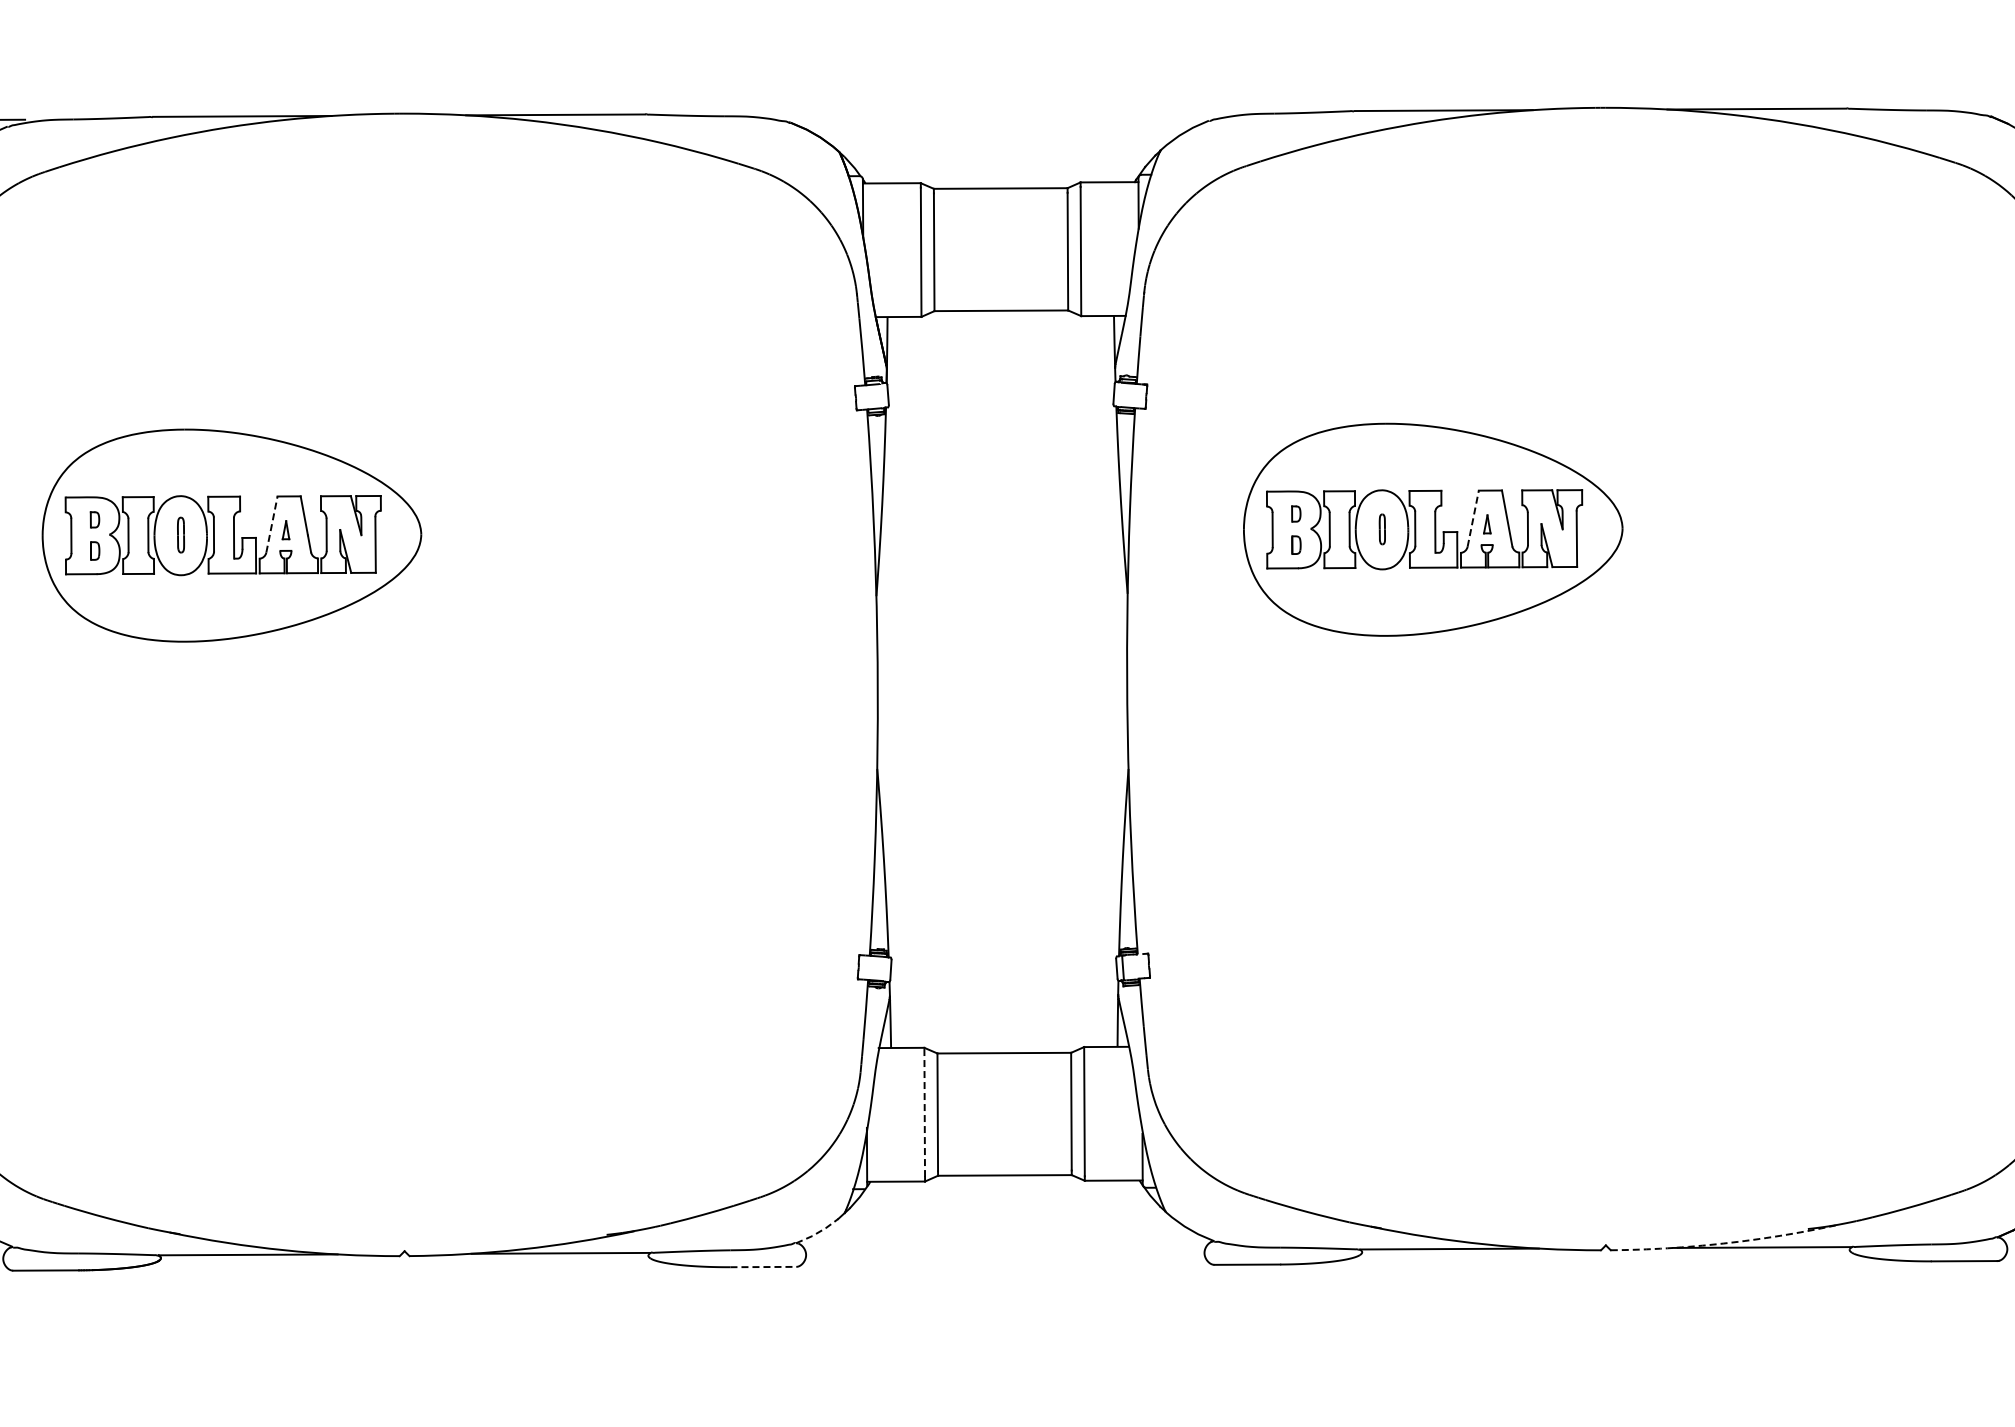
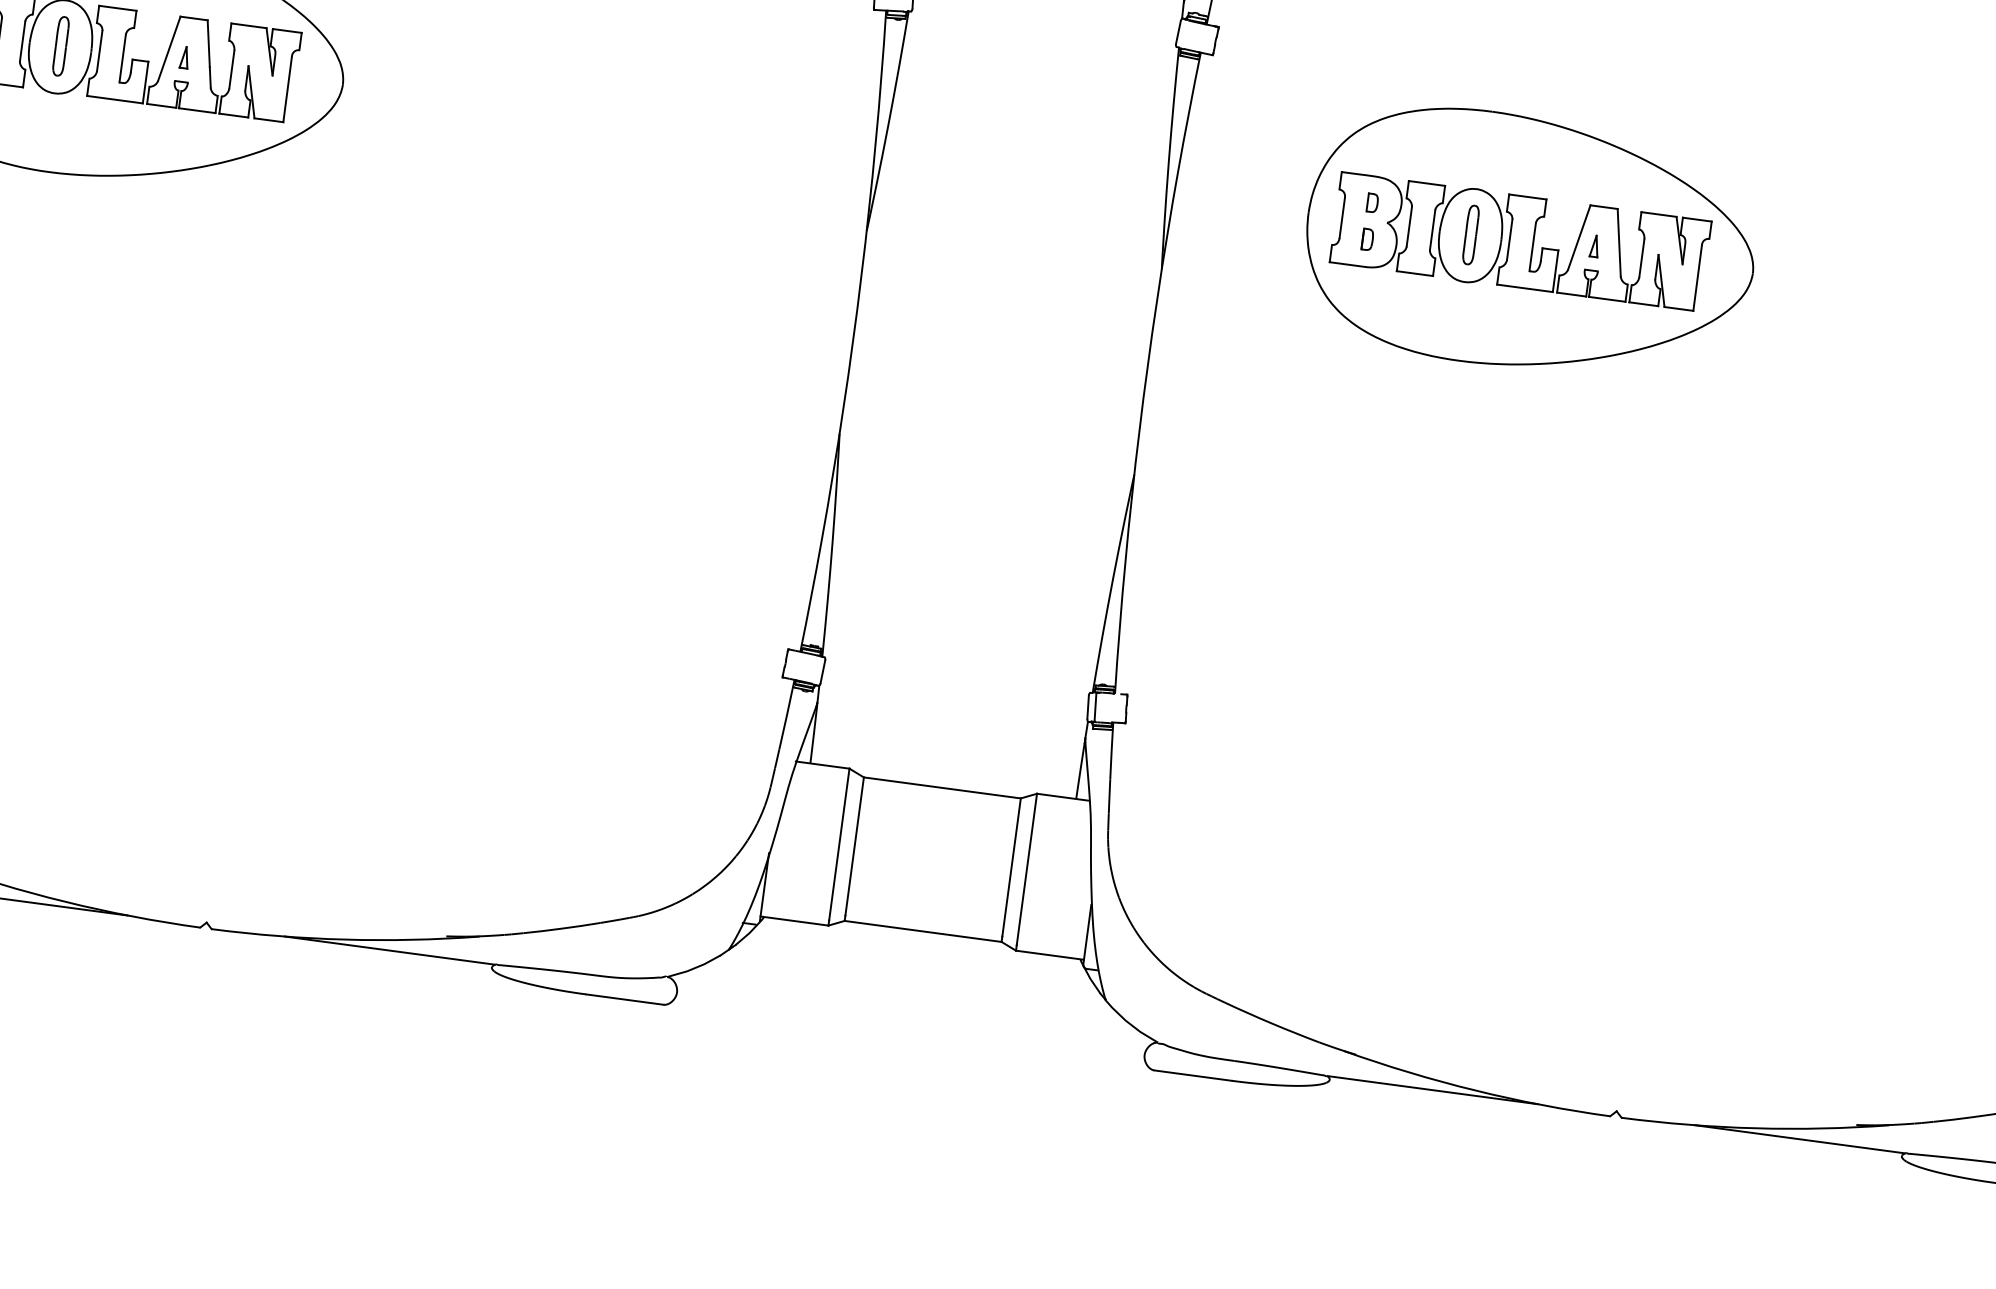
line: (1473, 518) -> (1579, 237), dashed -> solid
line: (271, 524) -> (168, 48), dashed -> solid
part: (1382, 529) -> (1471, 235), size x1.67
part: (180, 534) -> (60, 45), size x1.43
line: (924, 1112) -> (839, 844), dashed -> solid
line: (818, 1232) -> (695, 968), dashed -> solid
arc: (1723, 1243) -> (1754, 1128), dashed -> solid
line: (763, 1267) -> (625, 1000), dashed -> solid

